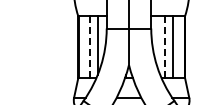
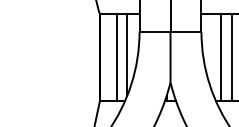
line: (90, 47) -> (116, 58), dashed -> solid
line: (165, 47) -> (221, 58), dashed -> solid

